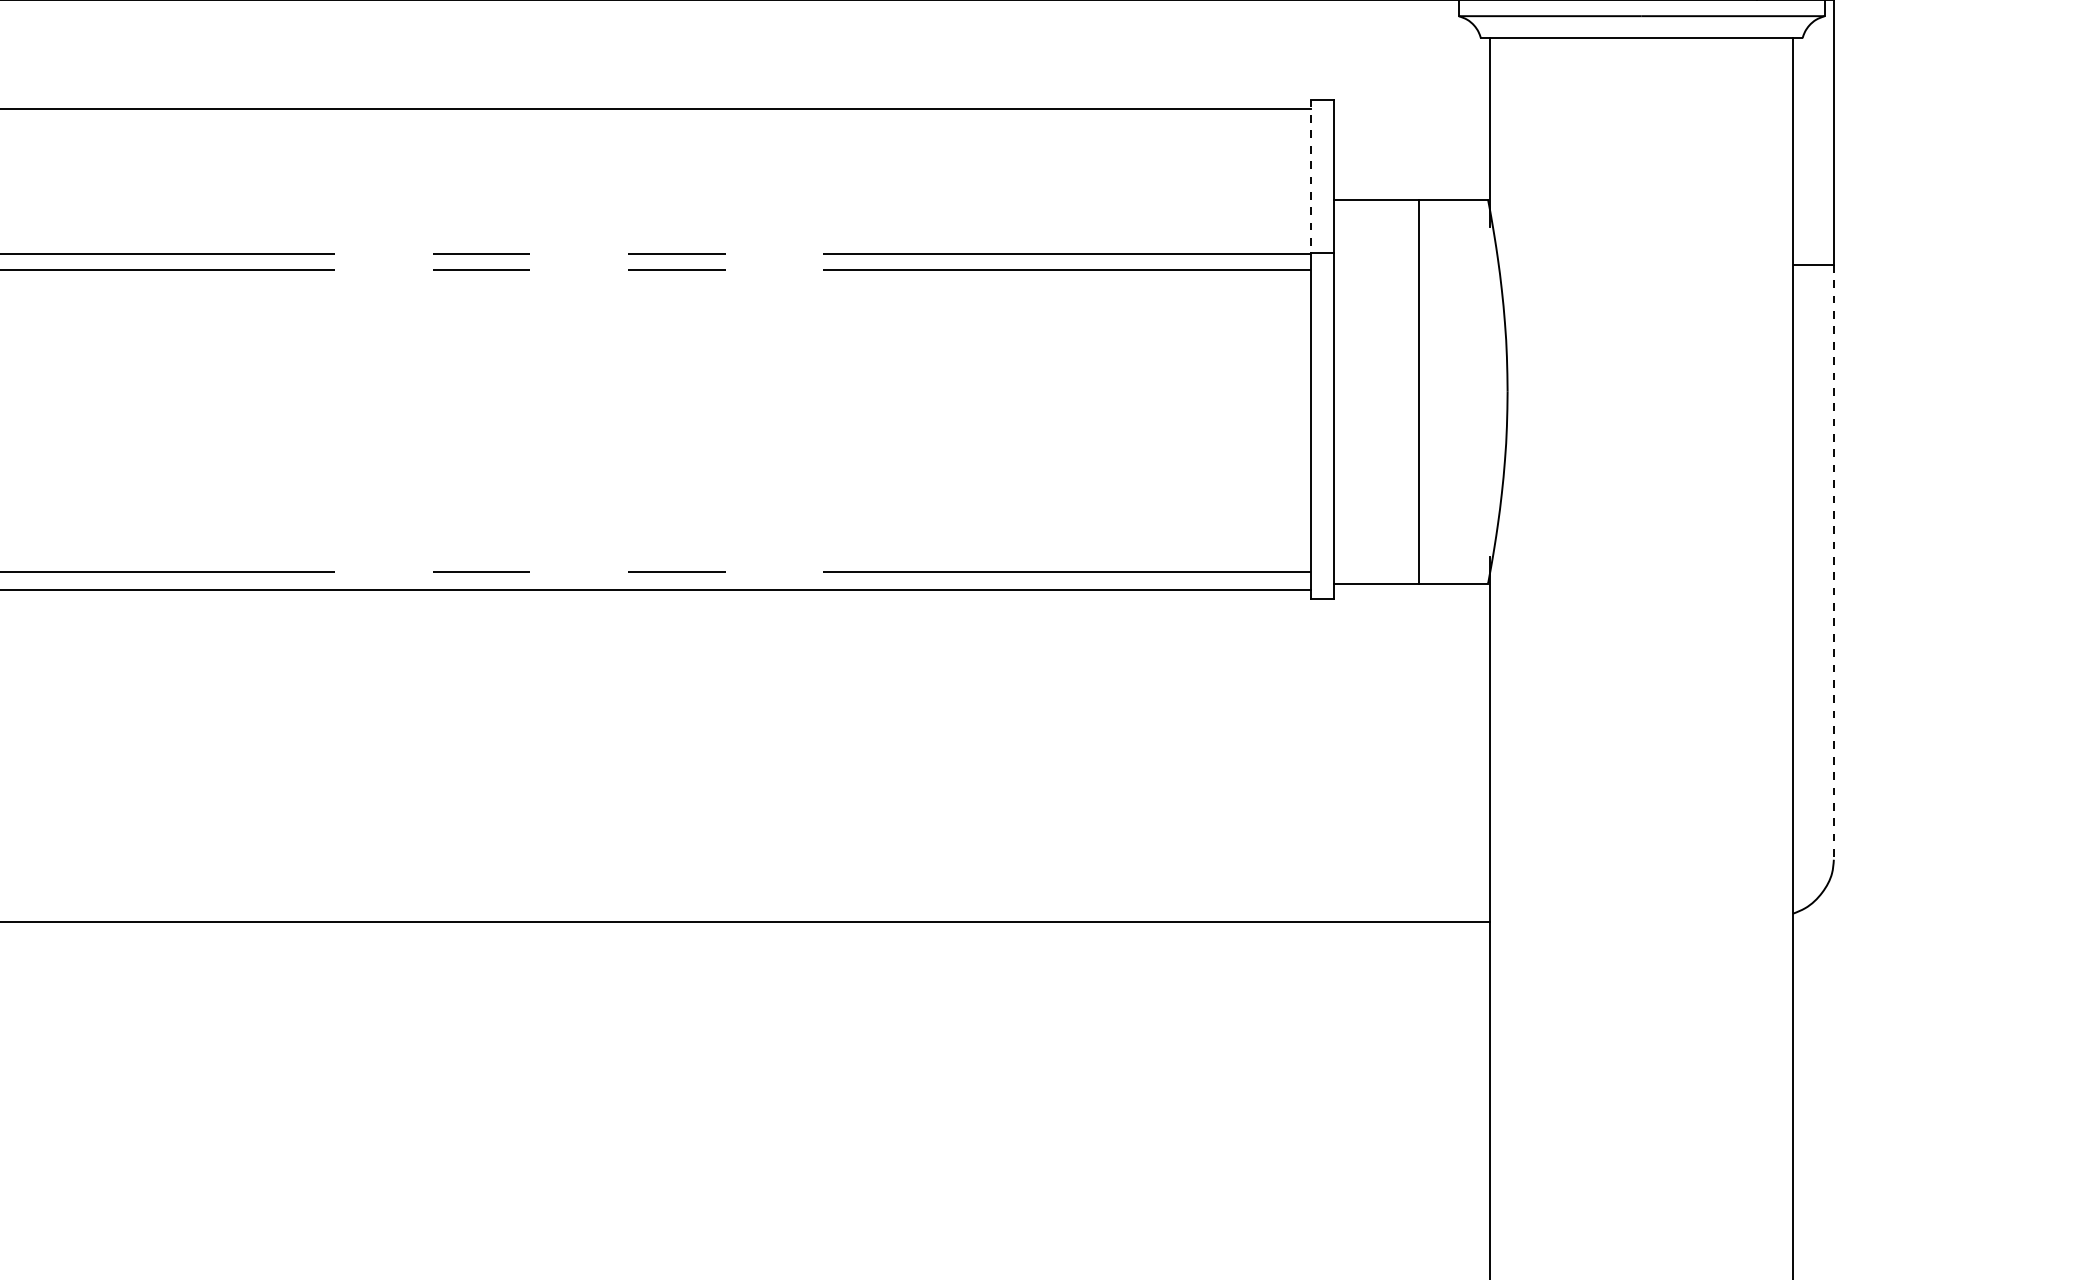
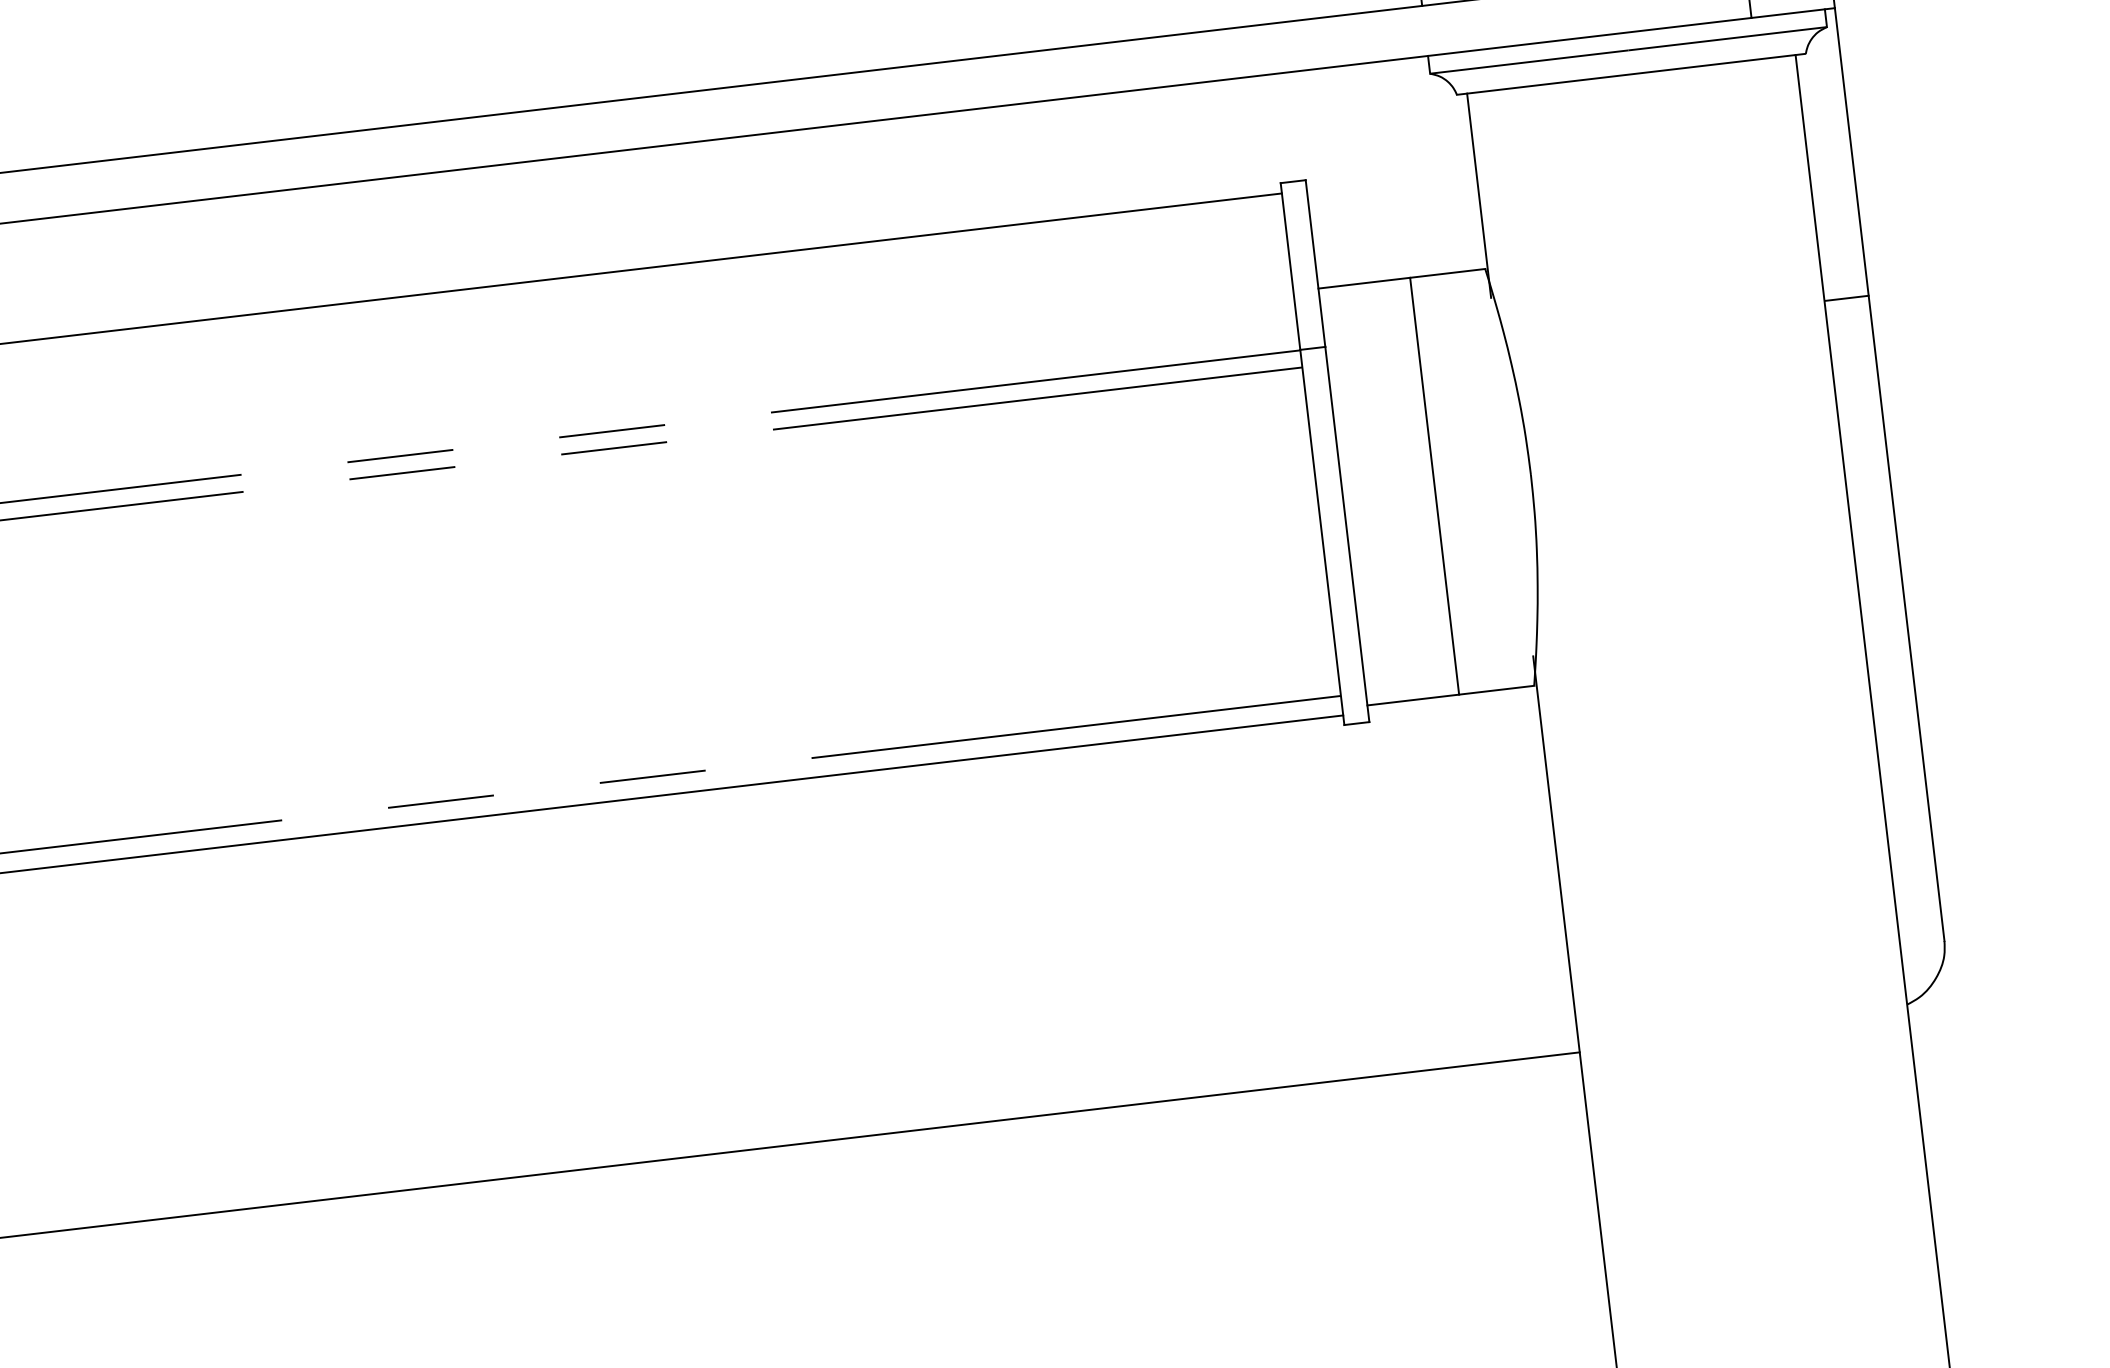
line: (1311, 176) -> (1290, 266), dashed -> solid
line: (1833, 562) -> (1906, 618), dashed -> solid

